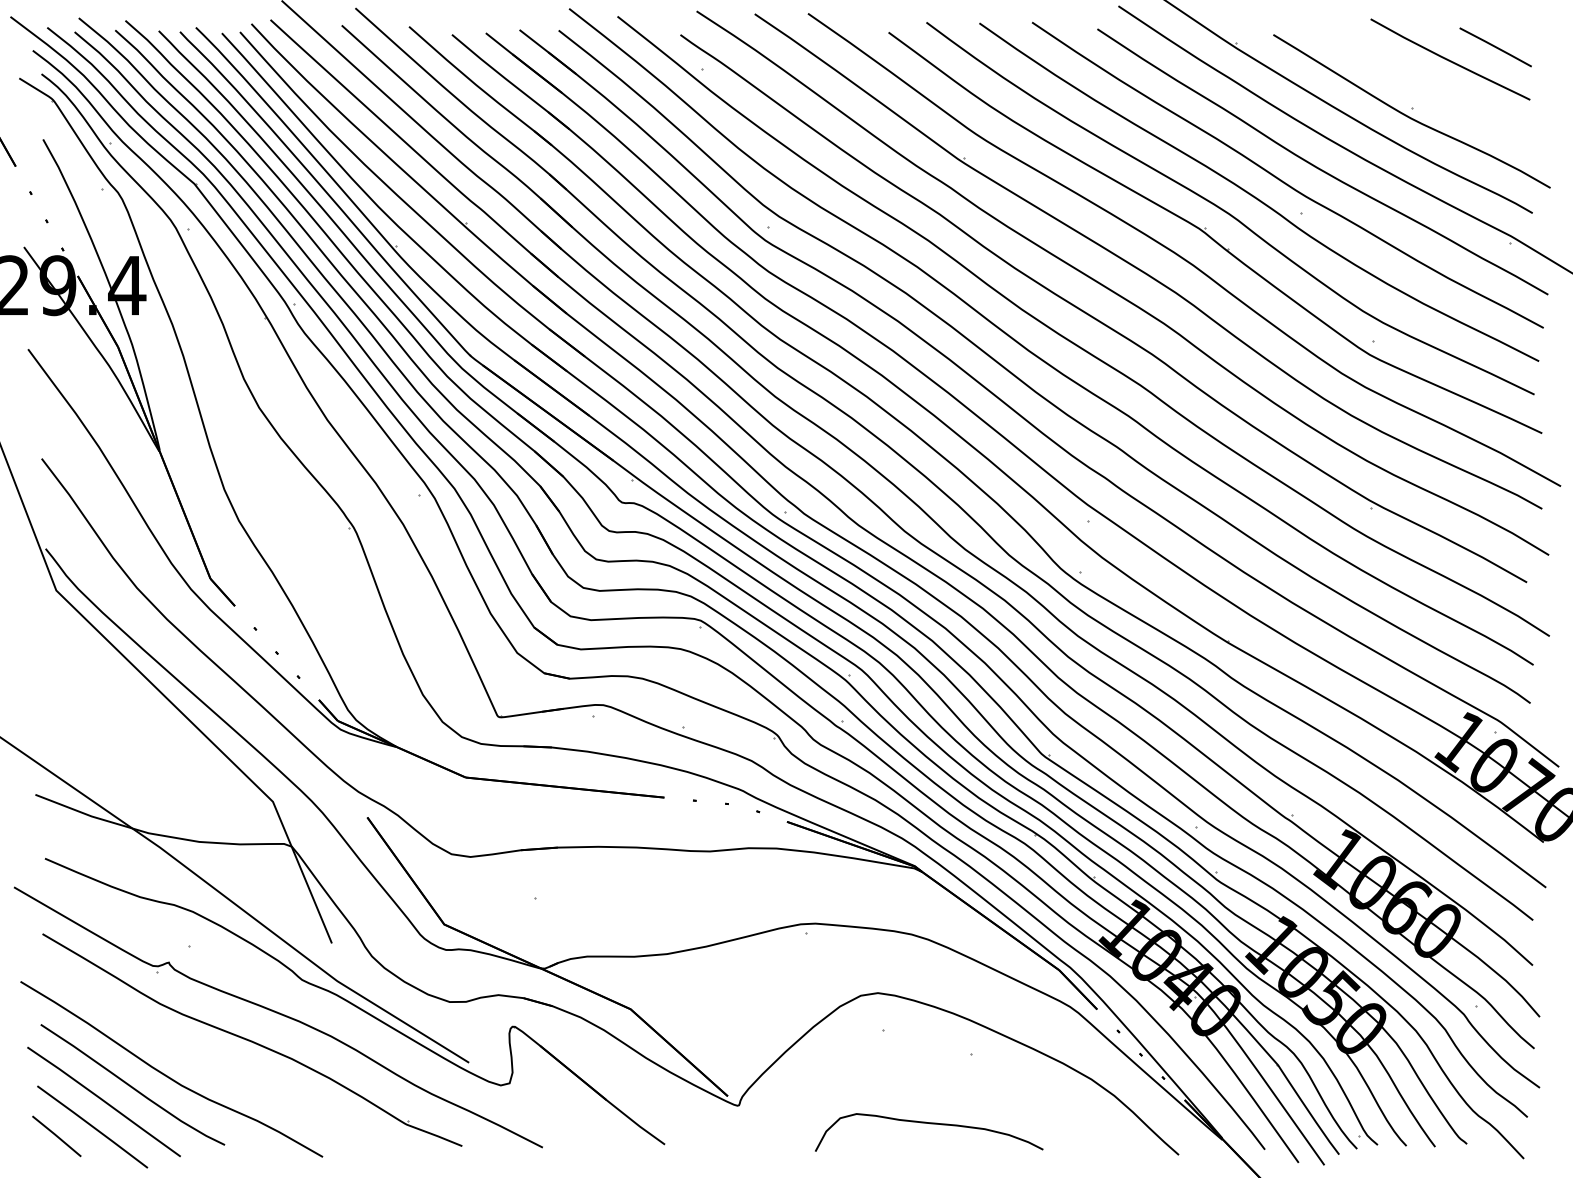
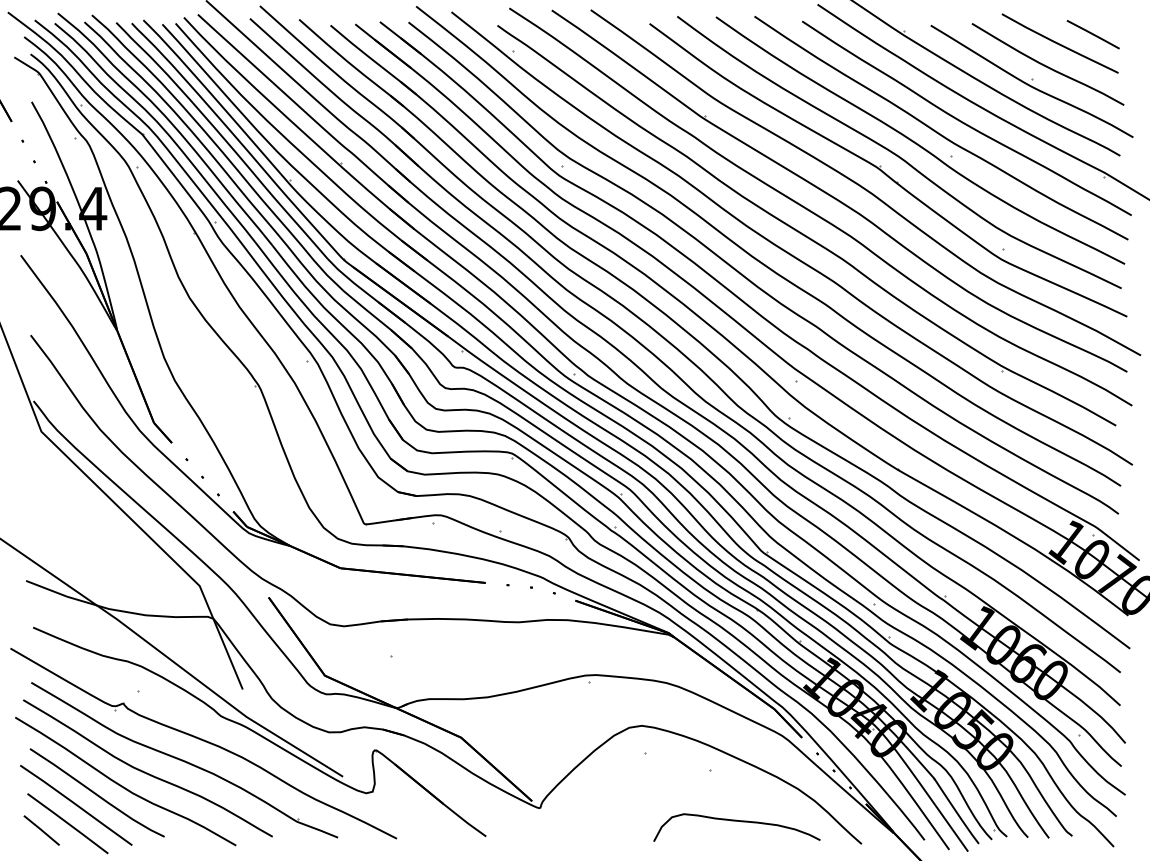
curve: (1431, 89) -> (1046, 65), added
curve: (199, 1056) -> (146, 772), added
curve: (930, 1124) -> (737, 821), moved

